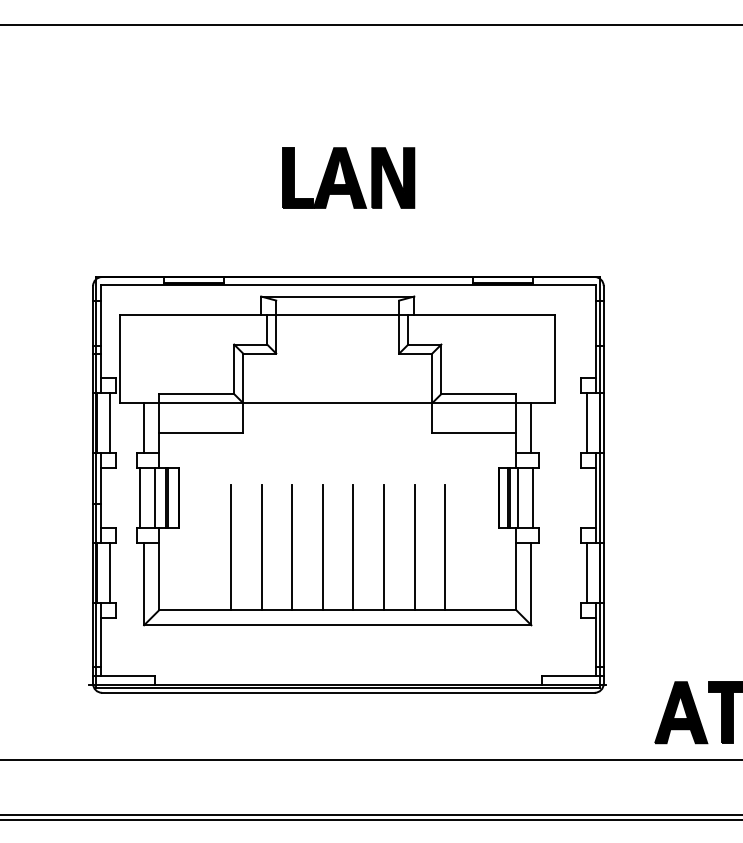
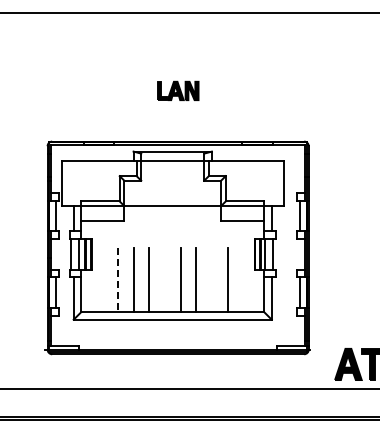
part: (349, 177) -> (178, 90), size x0.6
line: (323, 546) -> (165, 279), removed
line: (415, 546) -> (212, 279), removed
line: (231, 548) -> (118, 280), solid -> dashed

